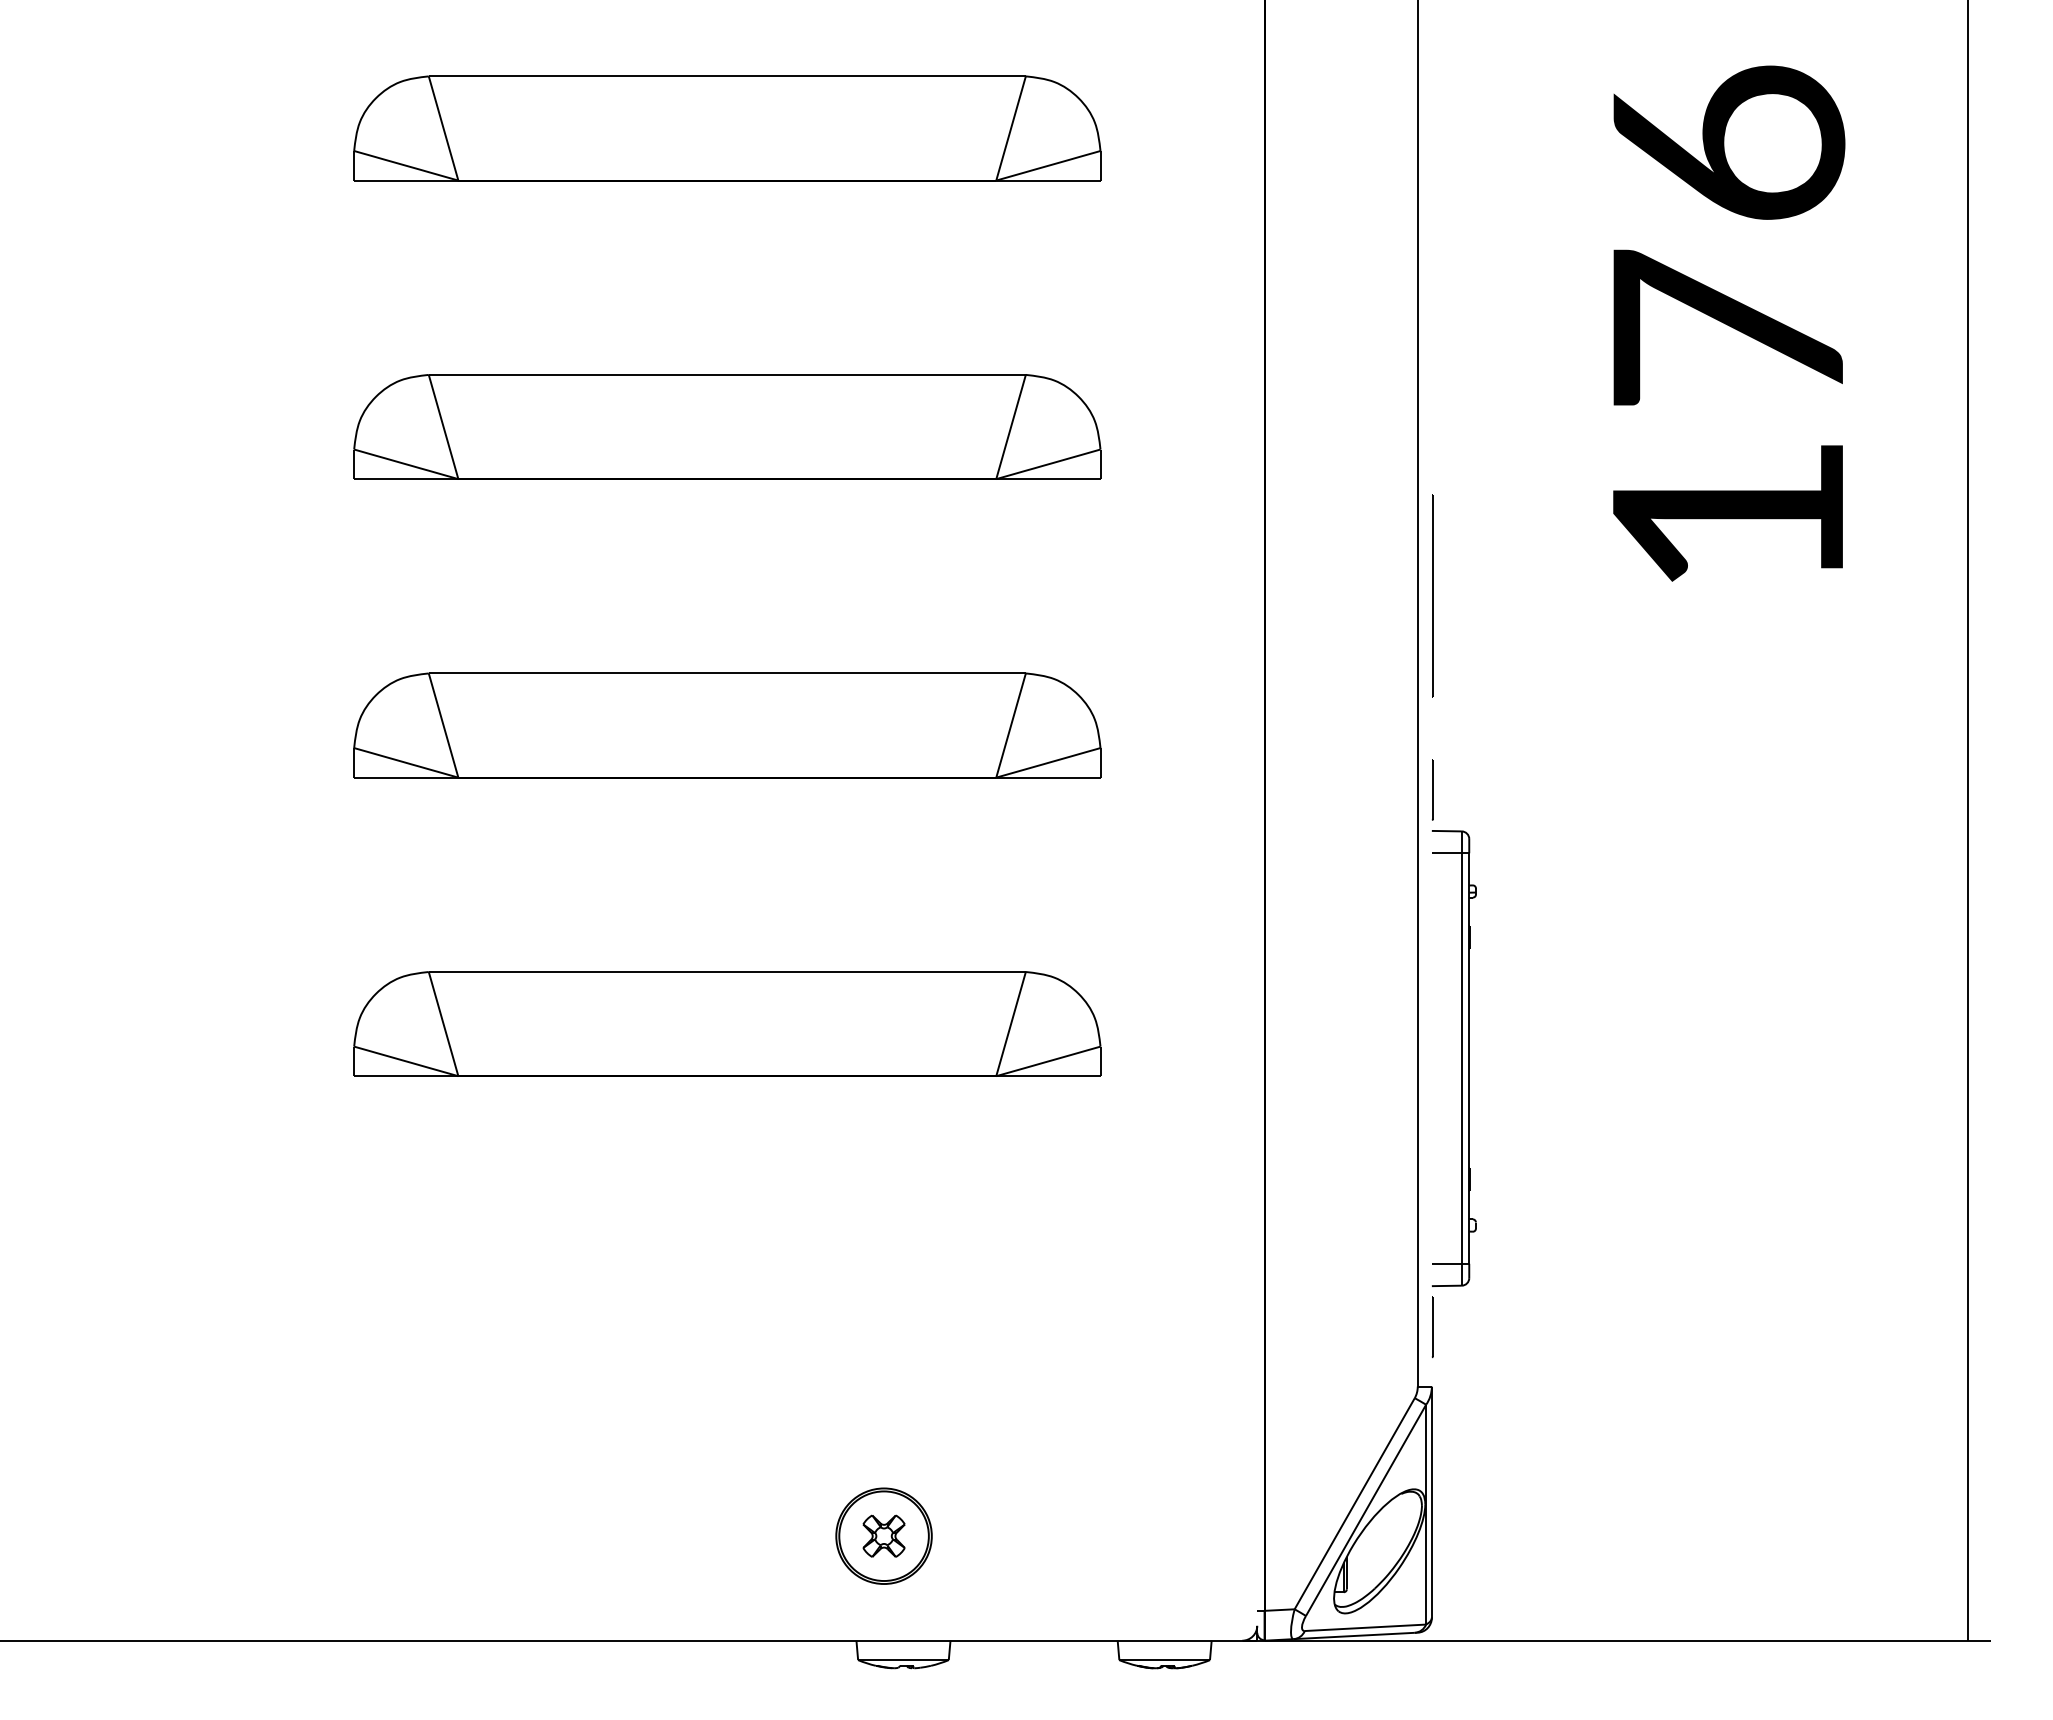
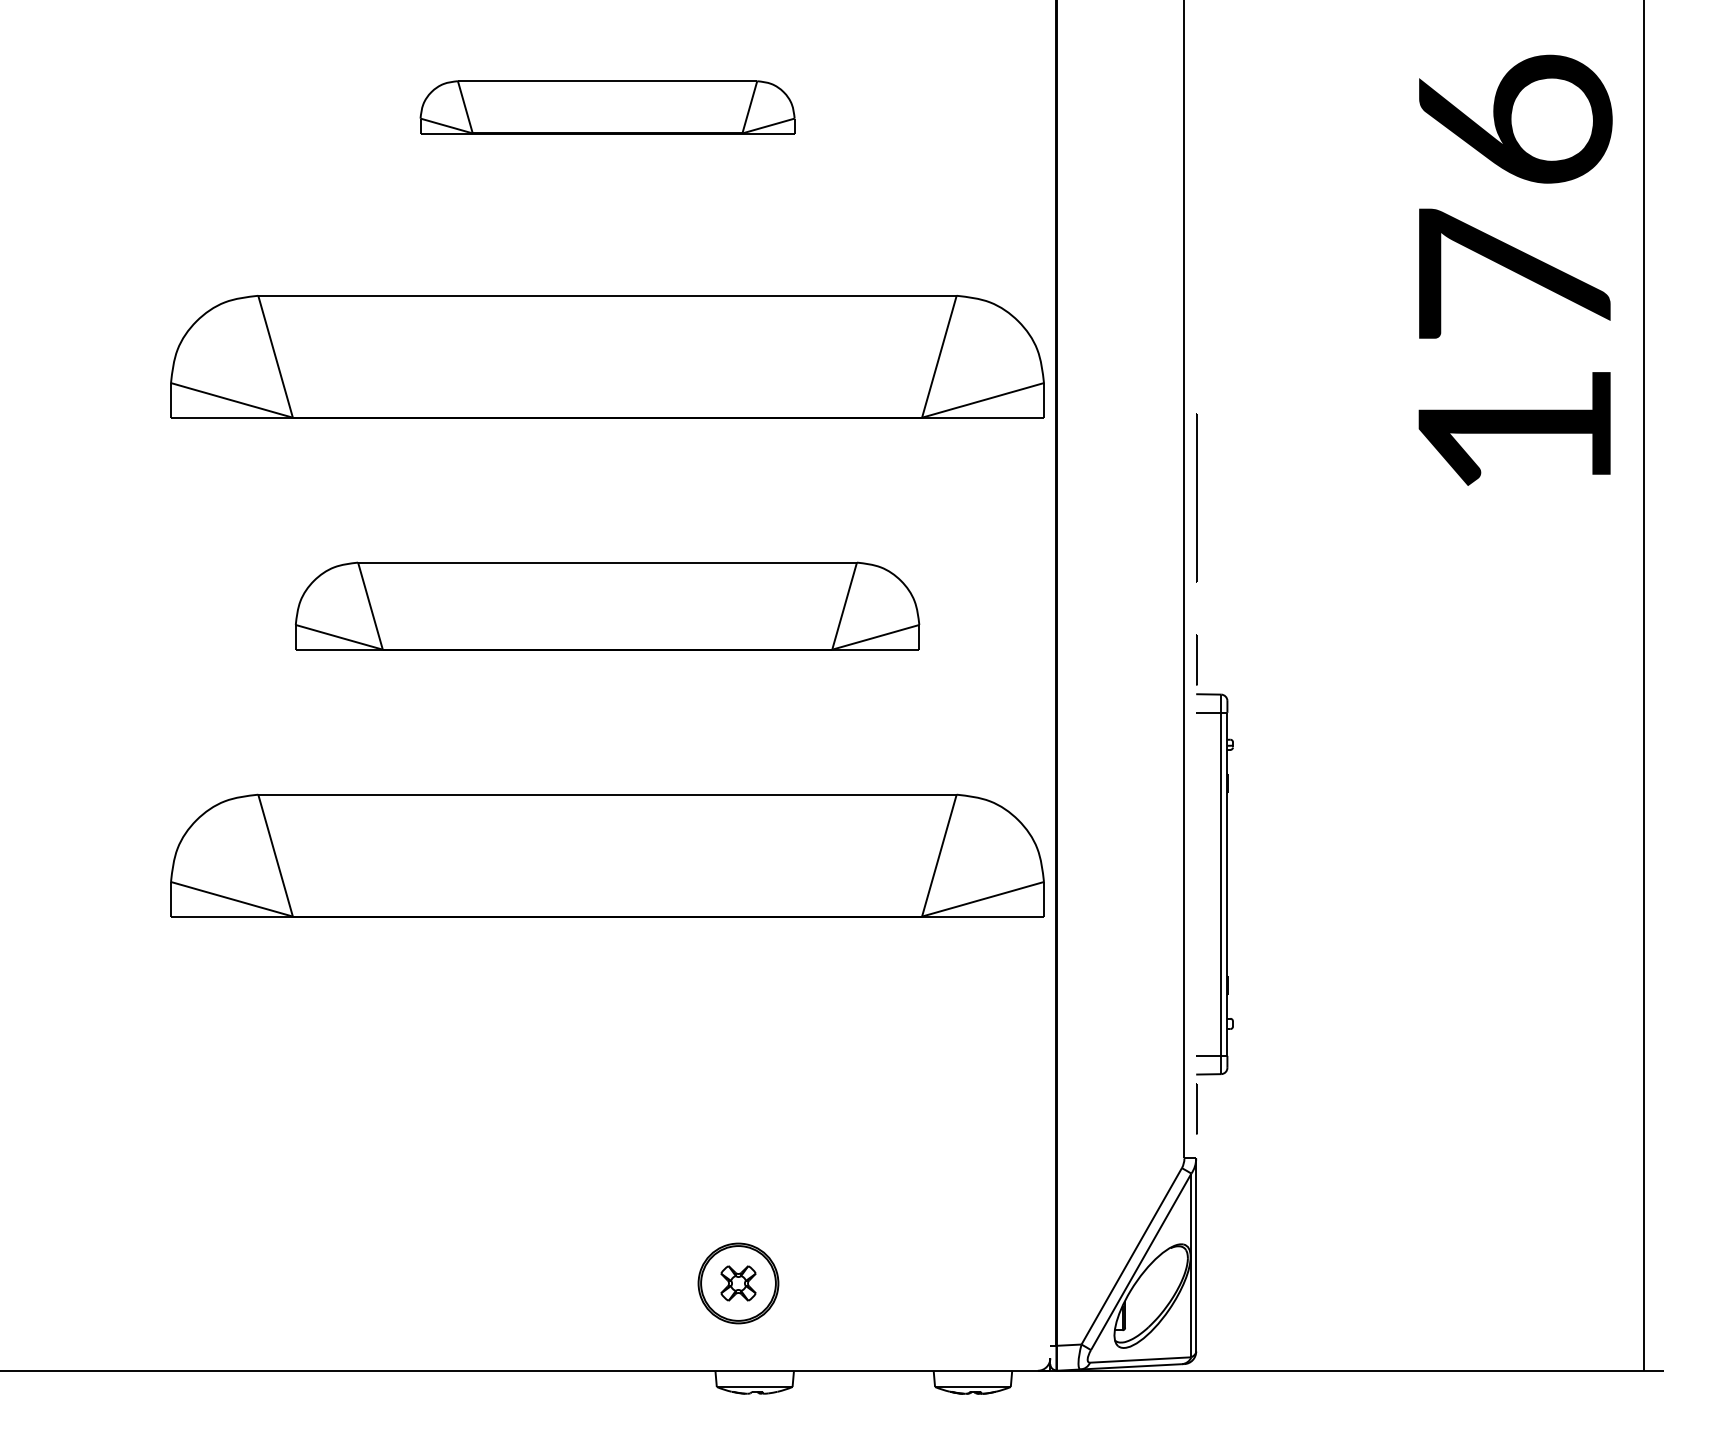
part: (727, 128) -> (607, 107), size x0.6
text: (1729, 323) -> (1515, 270), moved
part: (727, 426) -> (607, 356), size x1.4
part: (727, 1023) -> (607, 855), size x1.4

